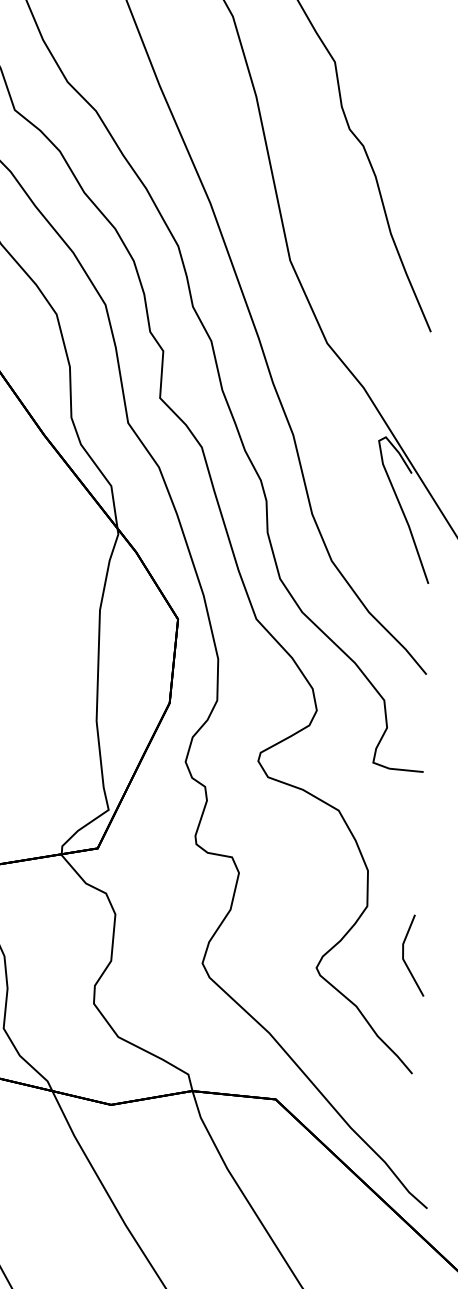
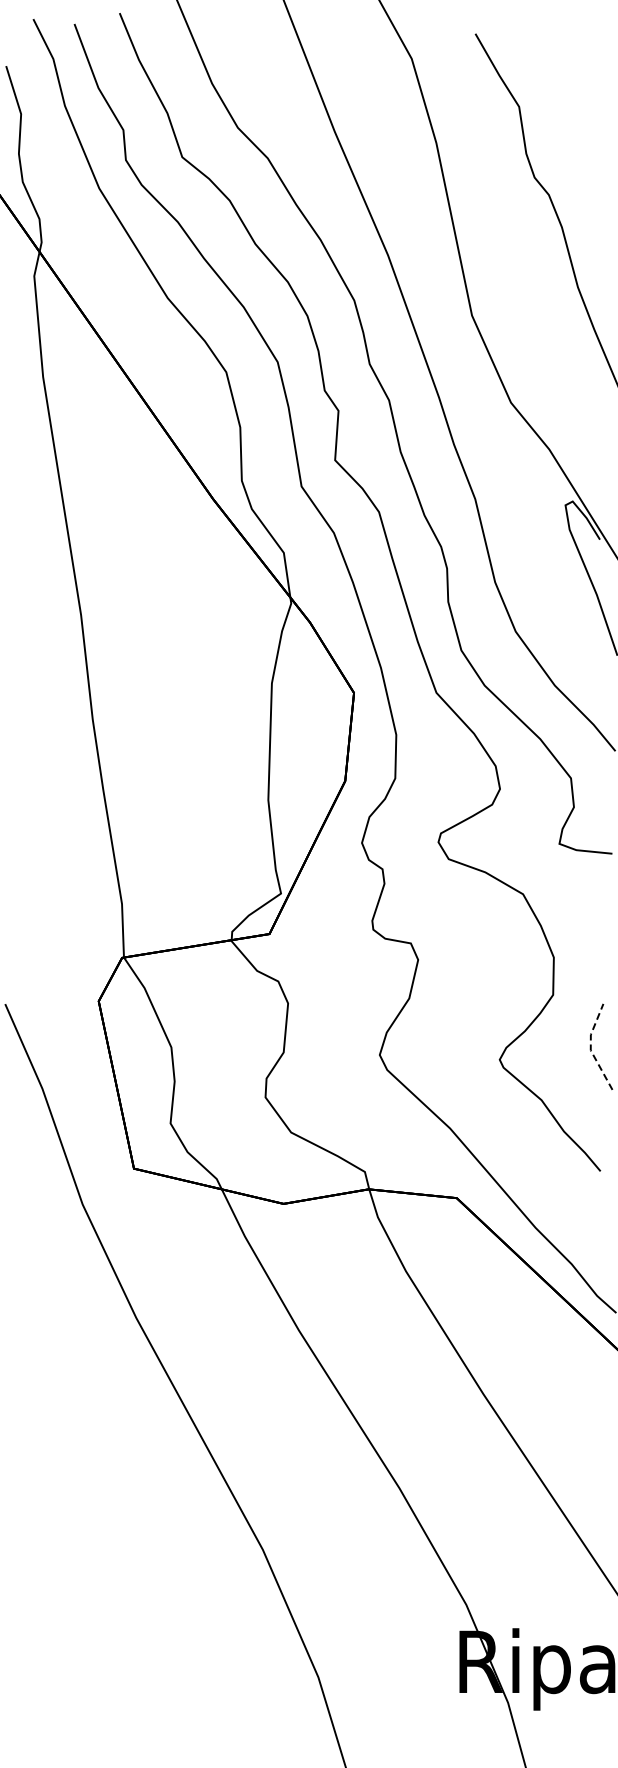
line: (402, 957) -> (590, 1048), solid -> dashed

